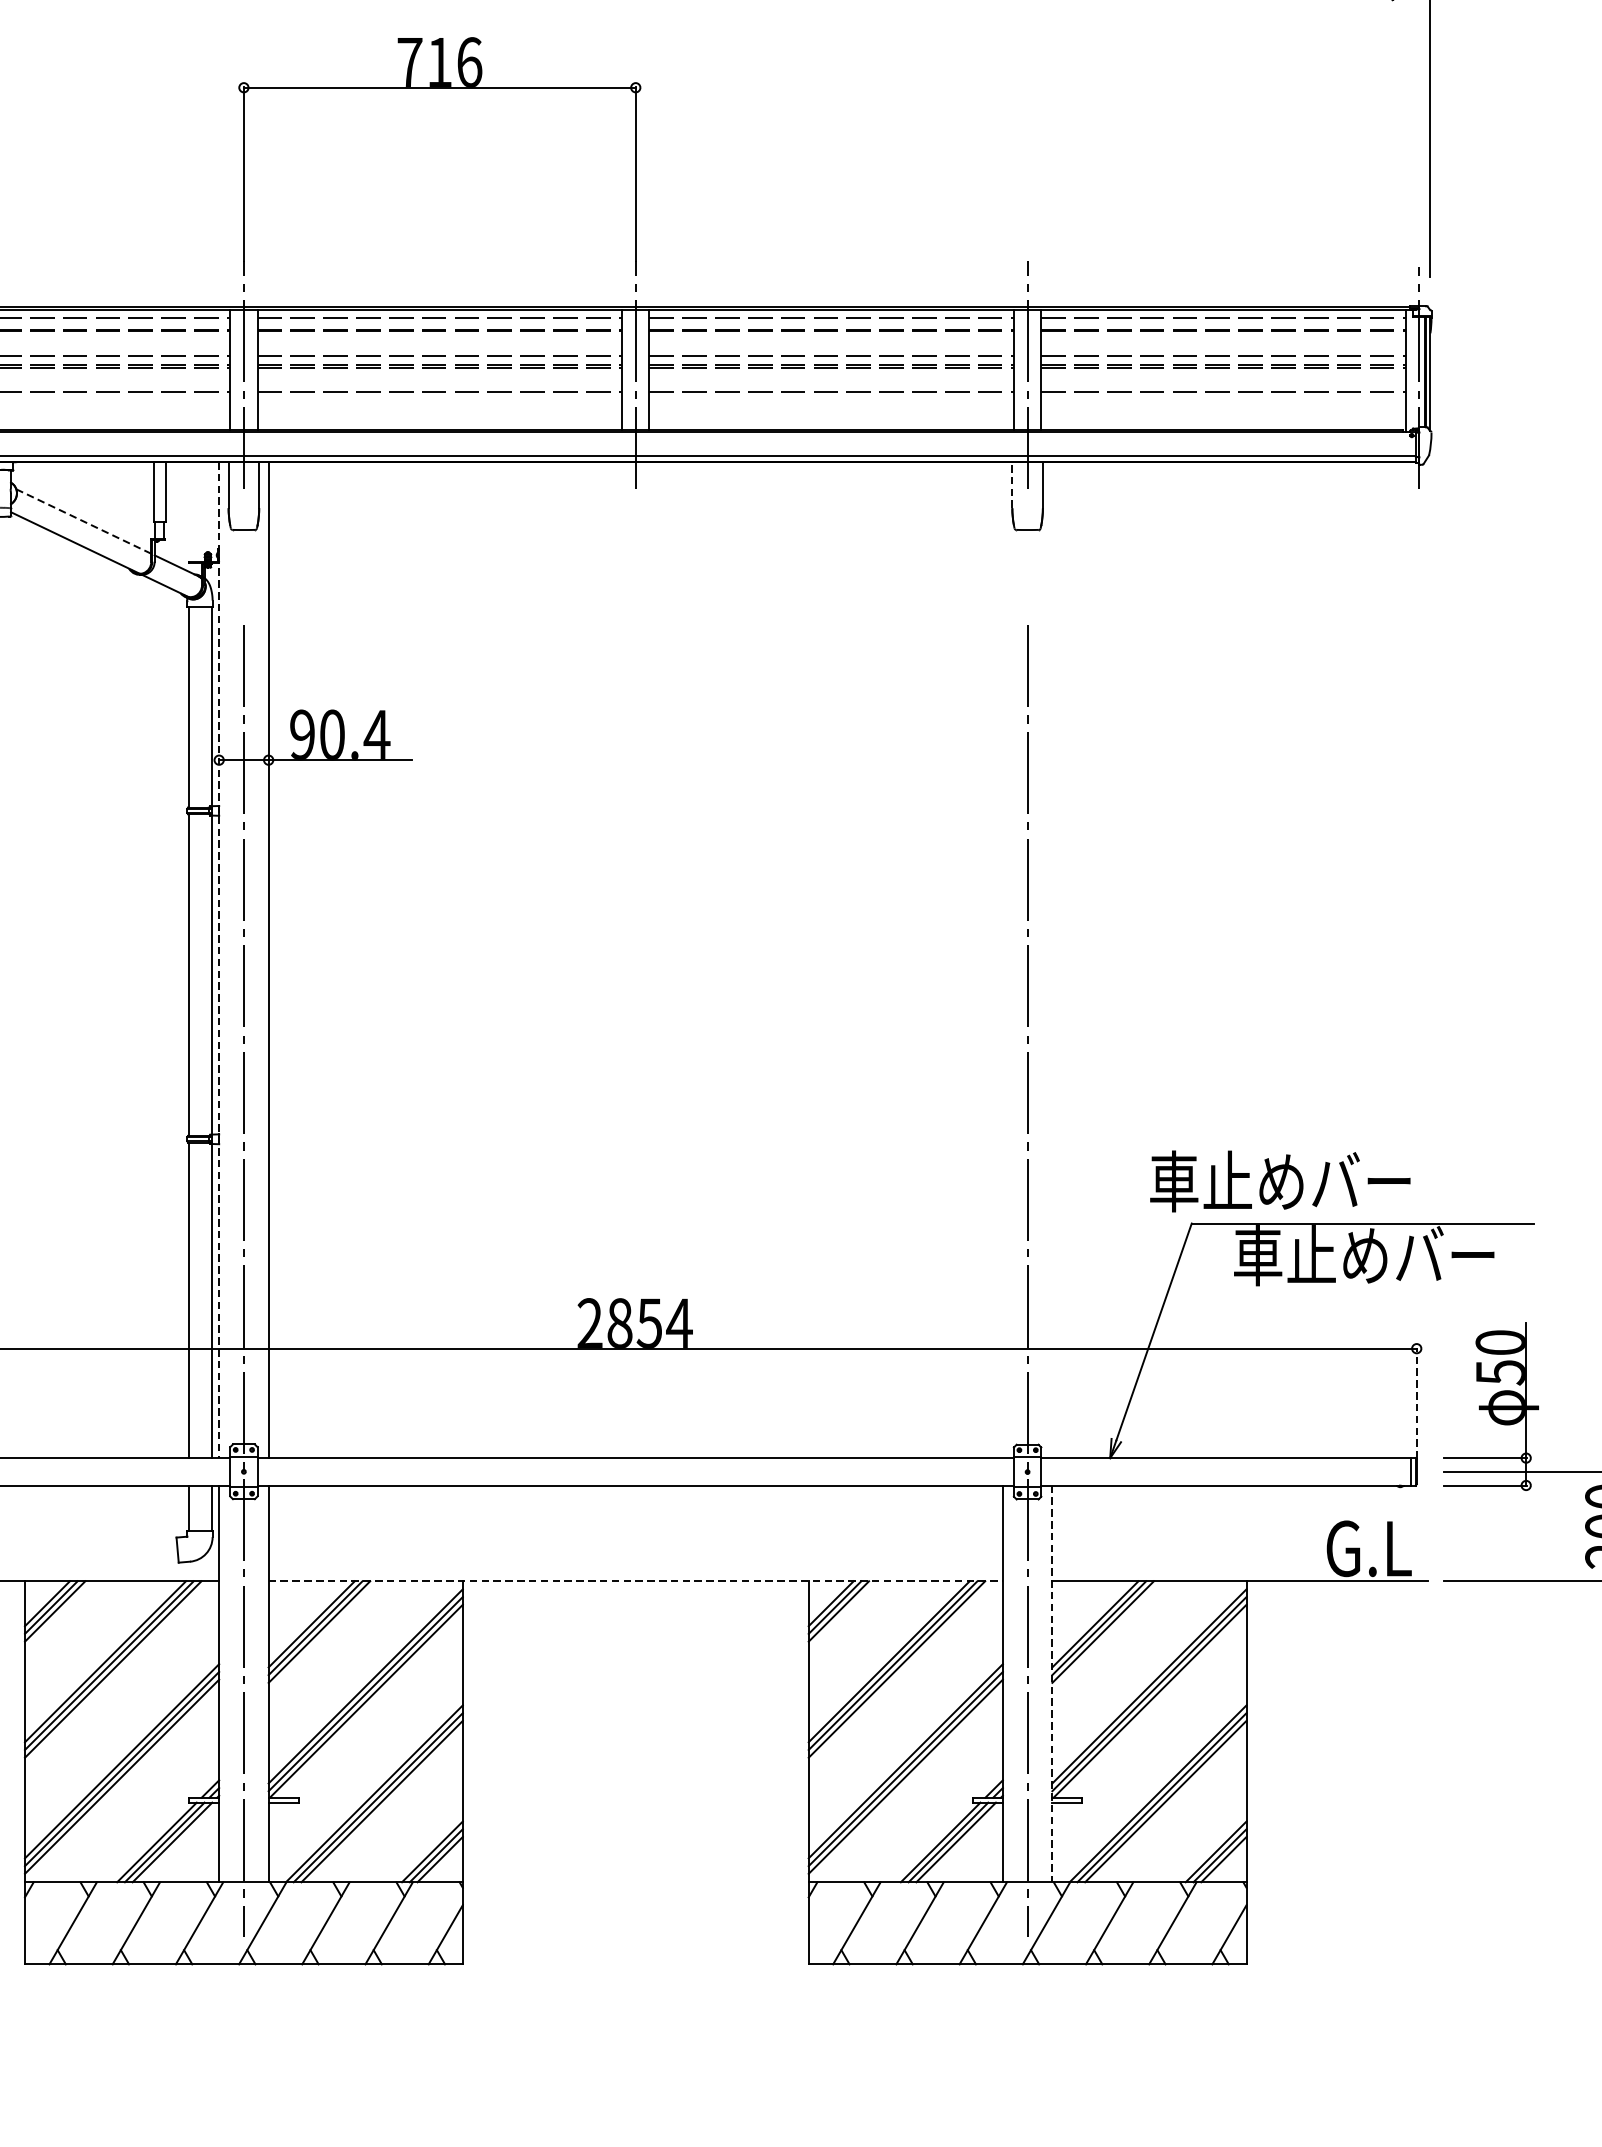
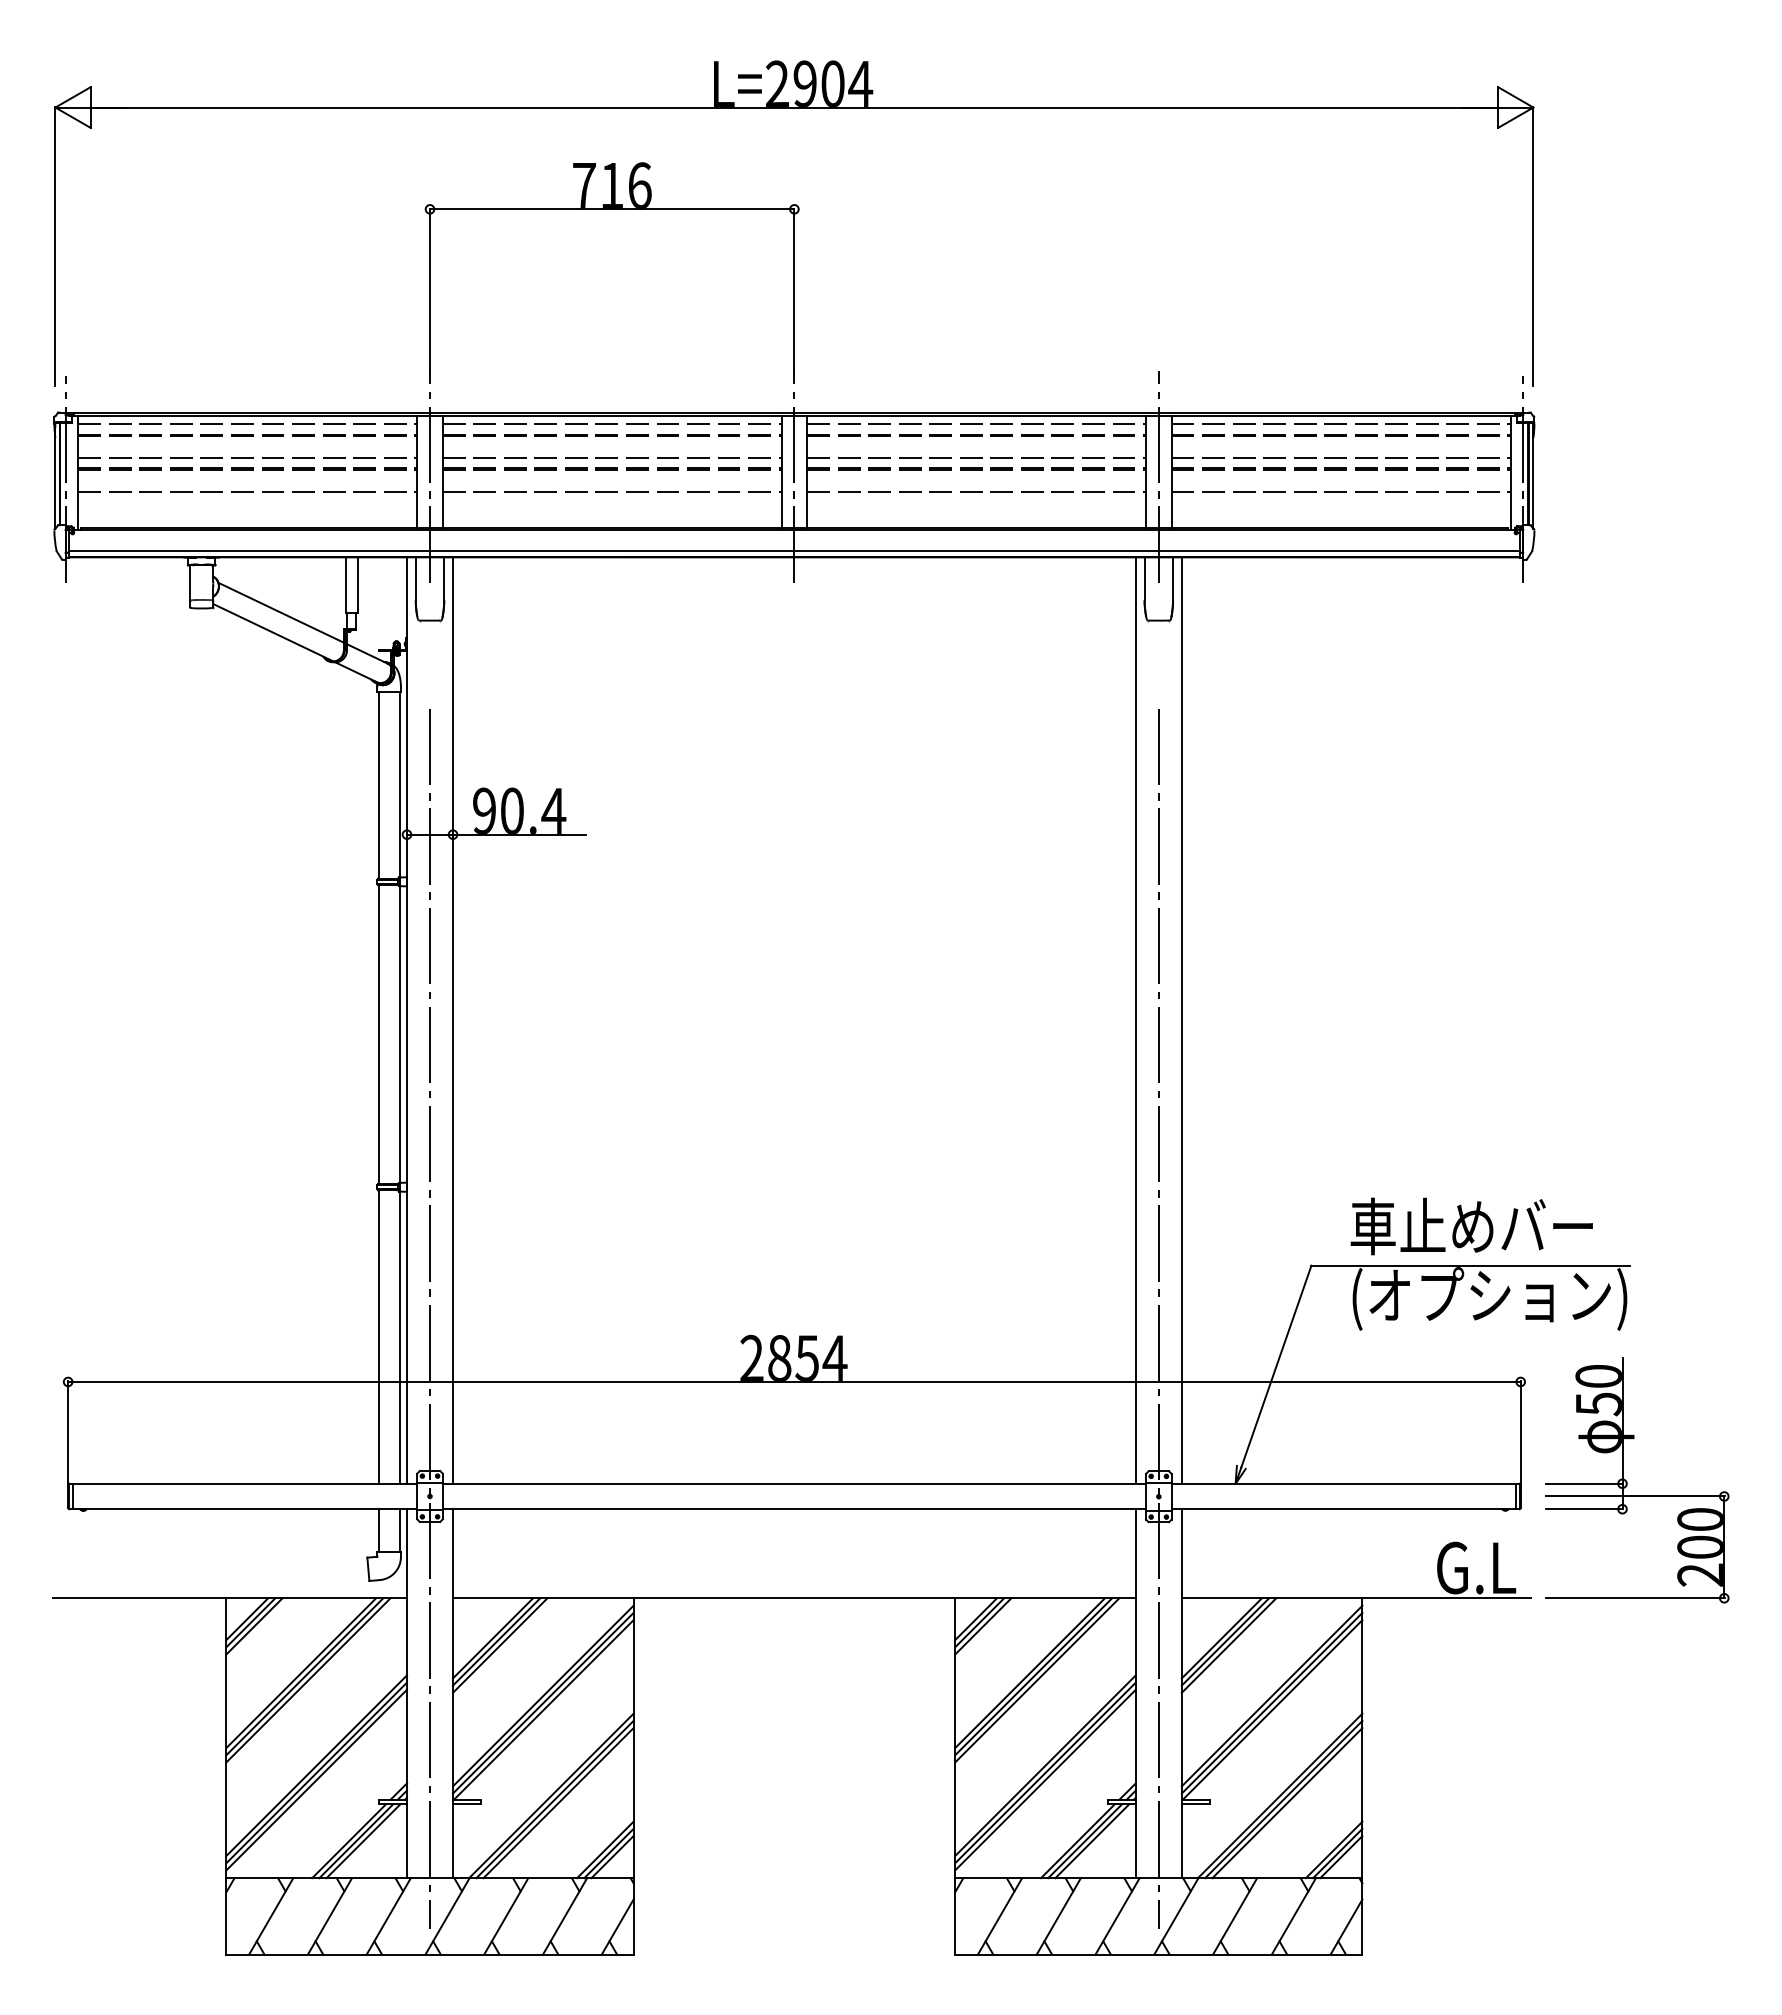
line: (1012, 484) -> (1144, 578), dashed -> solid
line: (84, 521) -> (281, 612), dashed -> solid
line: (1002, 959) -> (1135, 1020), added
line: (1051, 959) -> (1181, 1020), added
line: (219, 961) -> (407, 1021), dashed -> solid
text: (1279, 1181) -> (1471, 1226), moved
text: (1382, 1258) -> (1488, 1298), 車止めバー -> (オプション)
line: (1416, 1403) -> (1520, 1432), dashed -> solid
line: (635, 1581) -> (794, 1598), dashed -> solid
line: (1051, 1684) -> (1181, 1694), dashed -> solid

